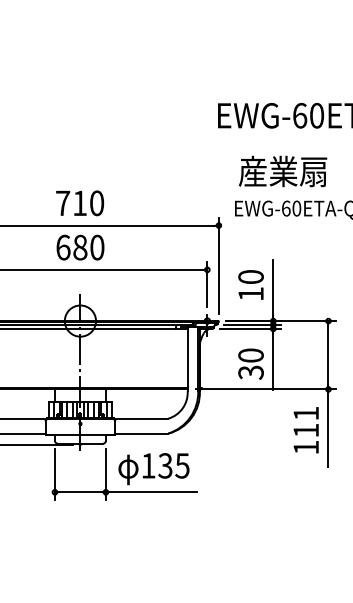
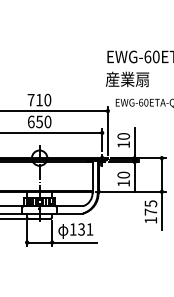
text: (283, 171) -> (127, 79), moved
text: (80, 246) -> (39, 121), 680 -> 650
text: (250, 372) -> (123, 183), 30 -> 10
text: (305, 421) -> (150, 207), 111 -> 175
text: (181, 465) -> (89, 229), 135 -> 131

